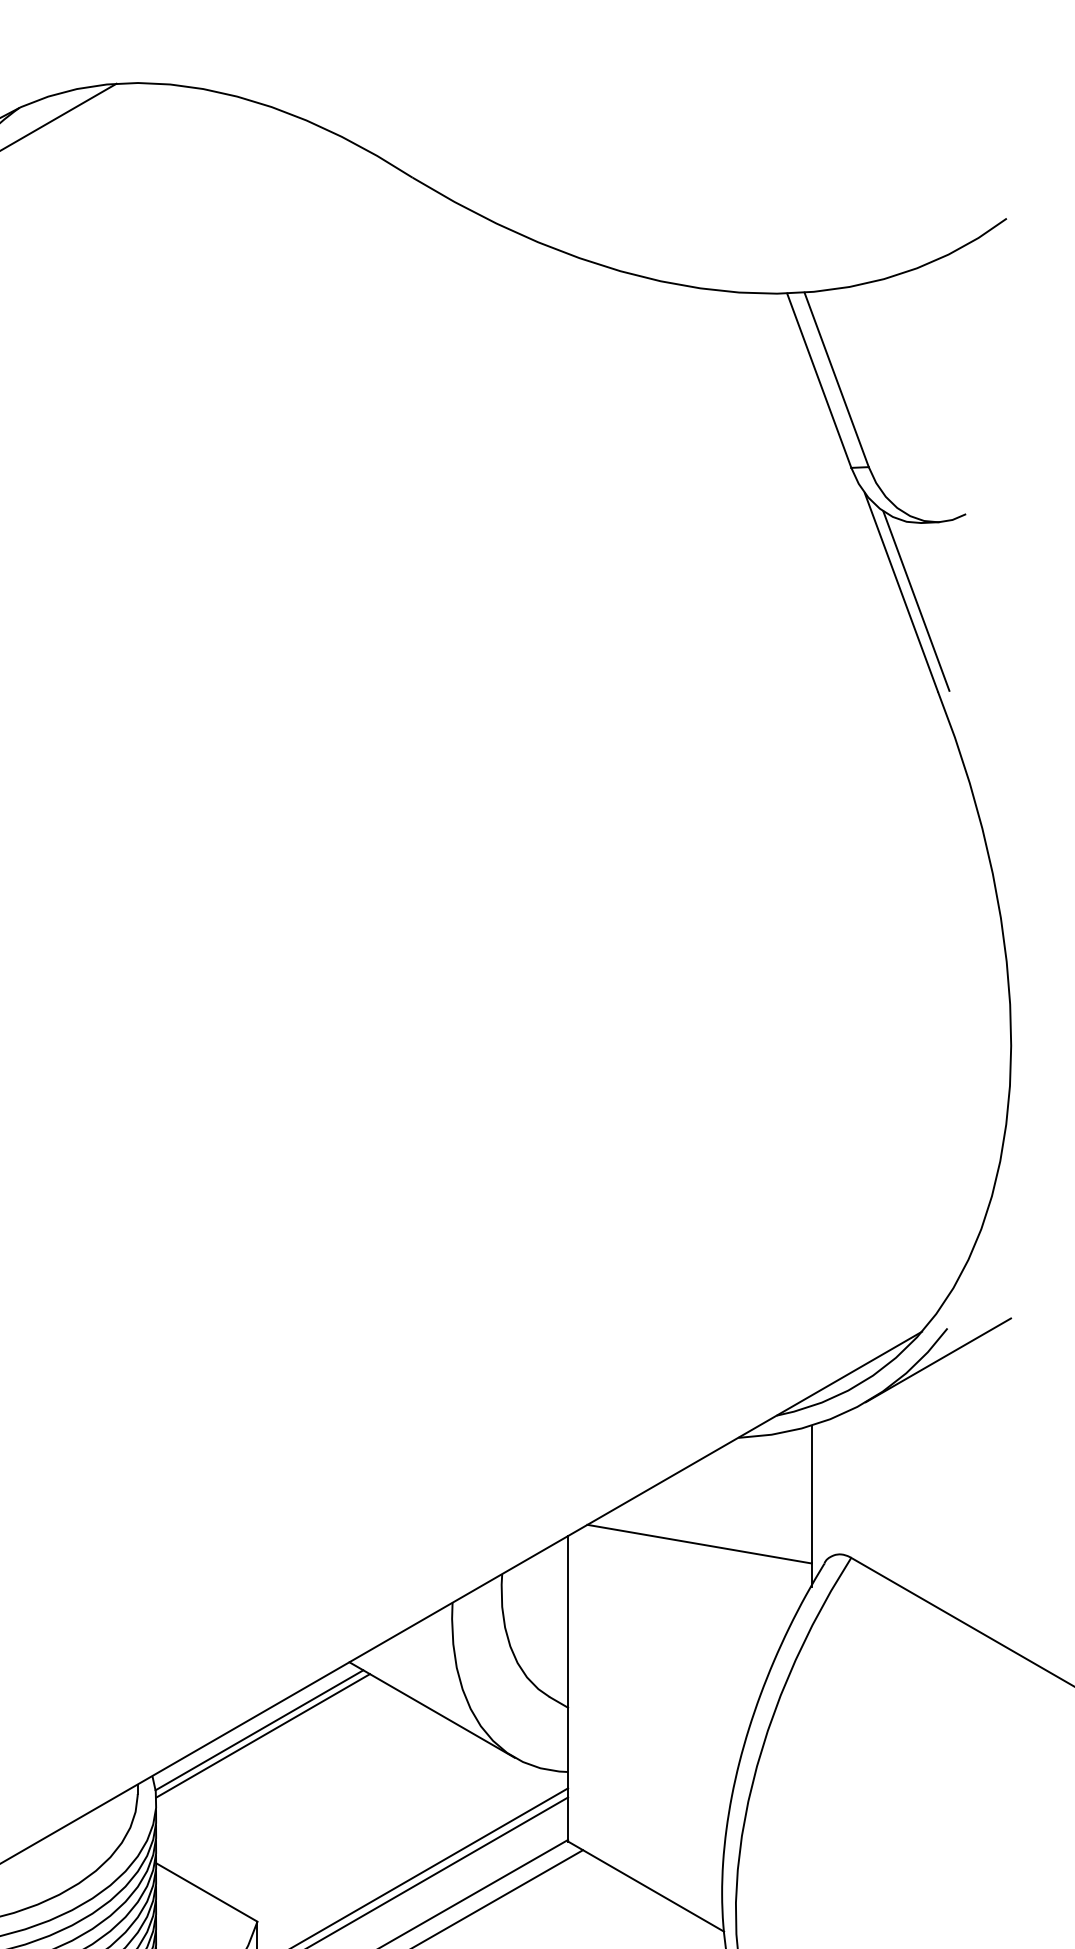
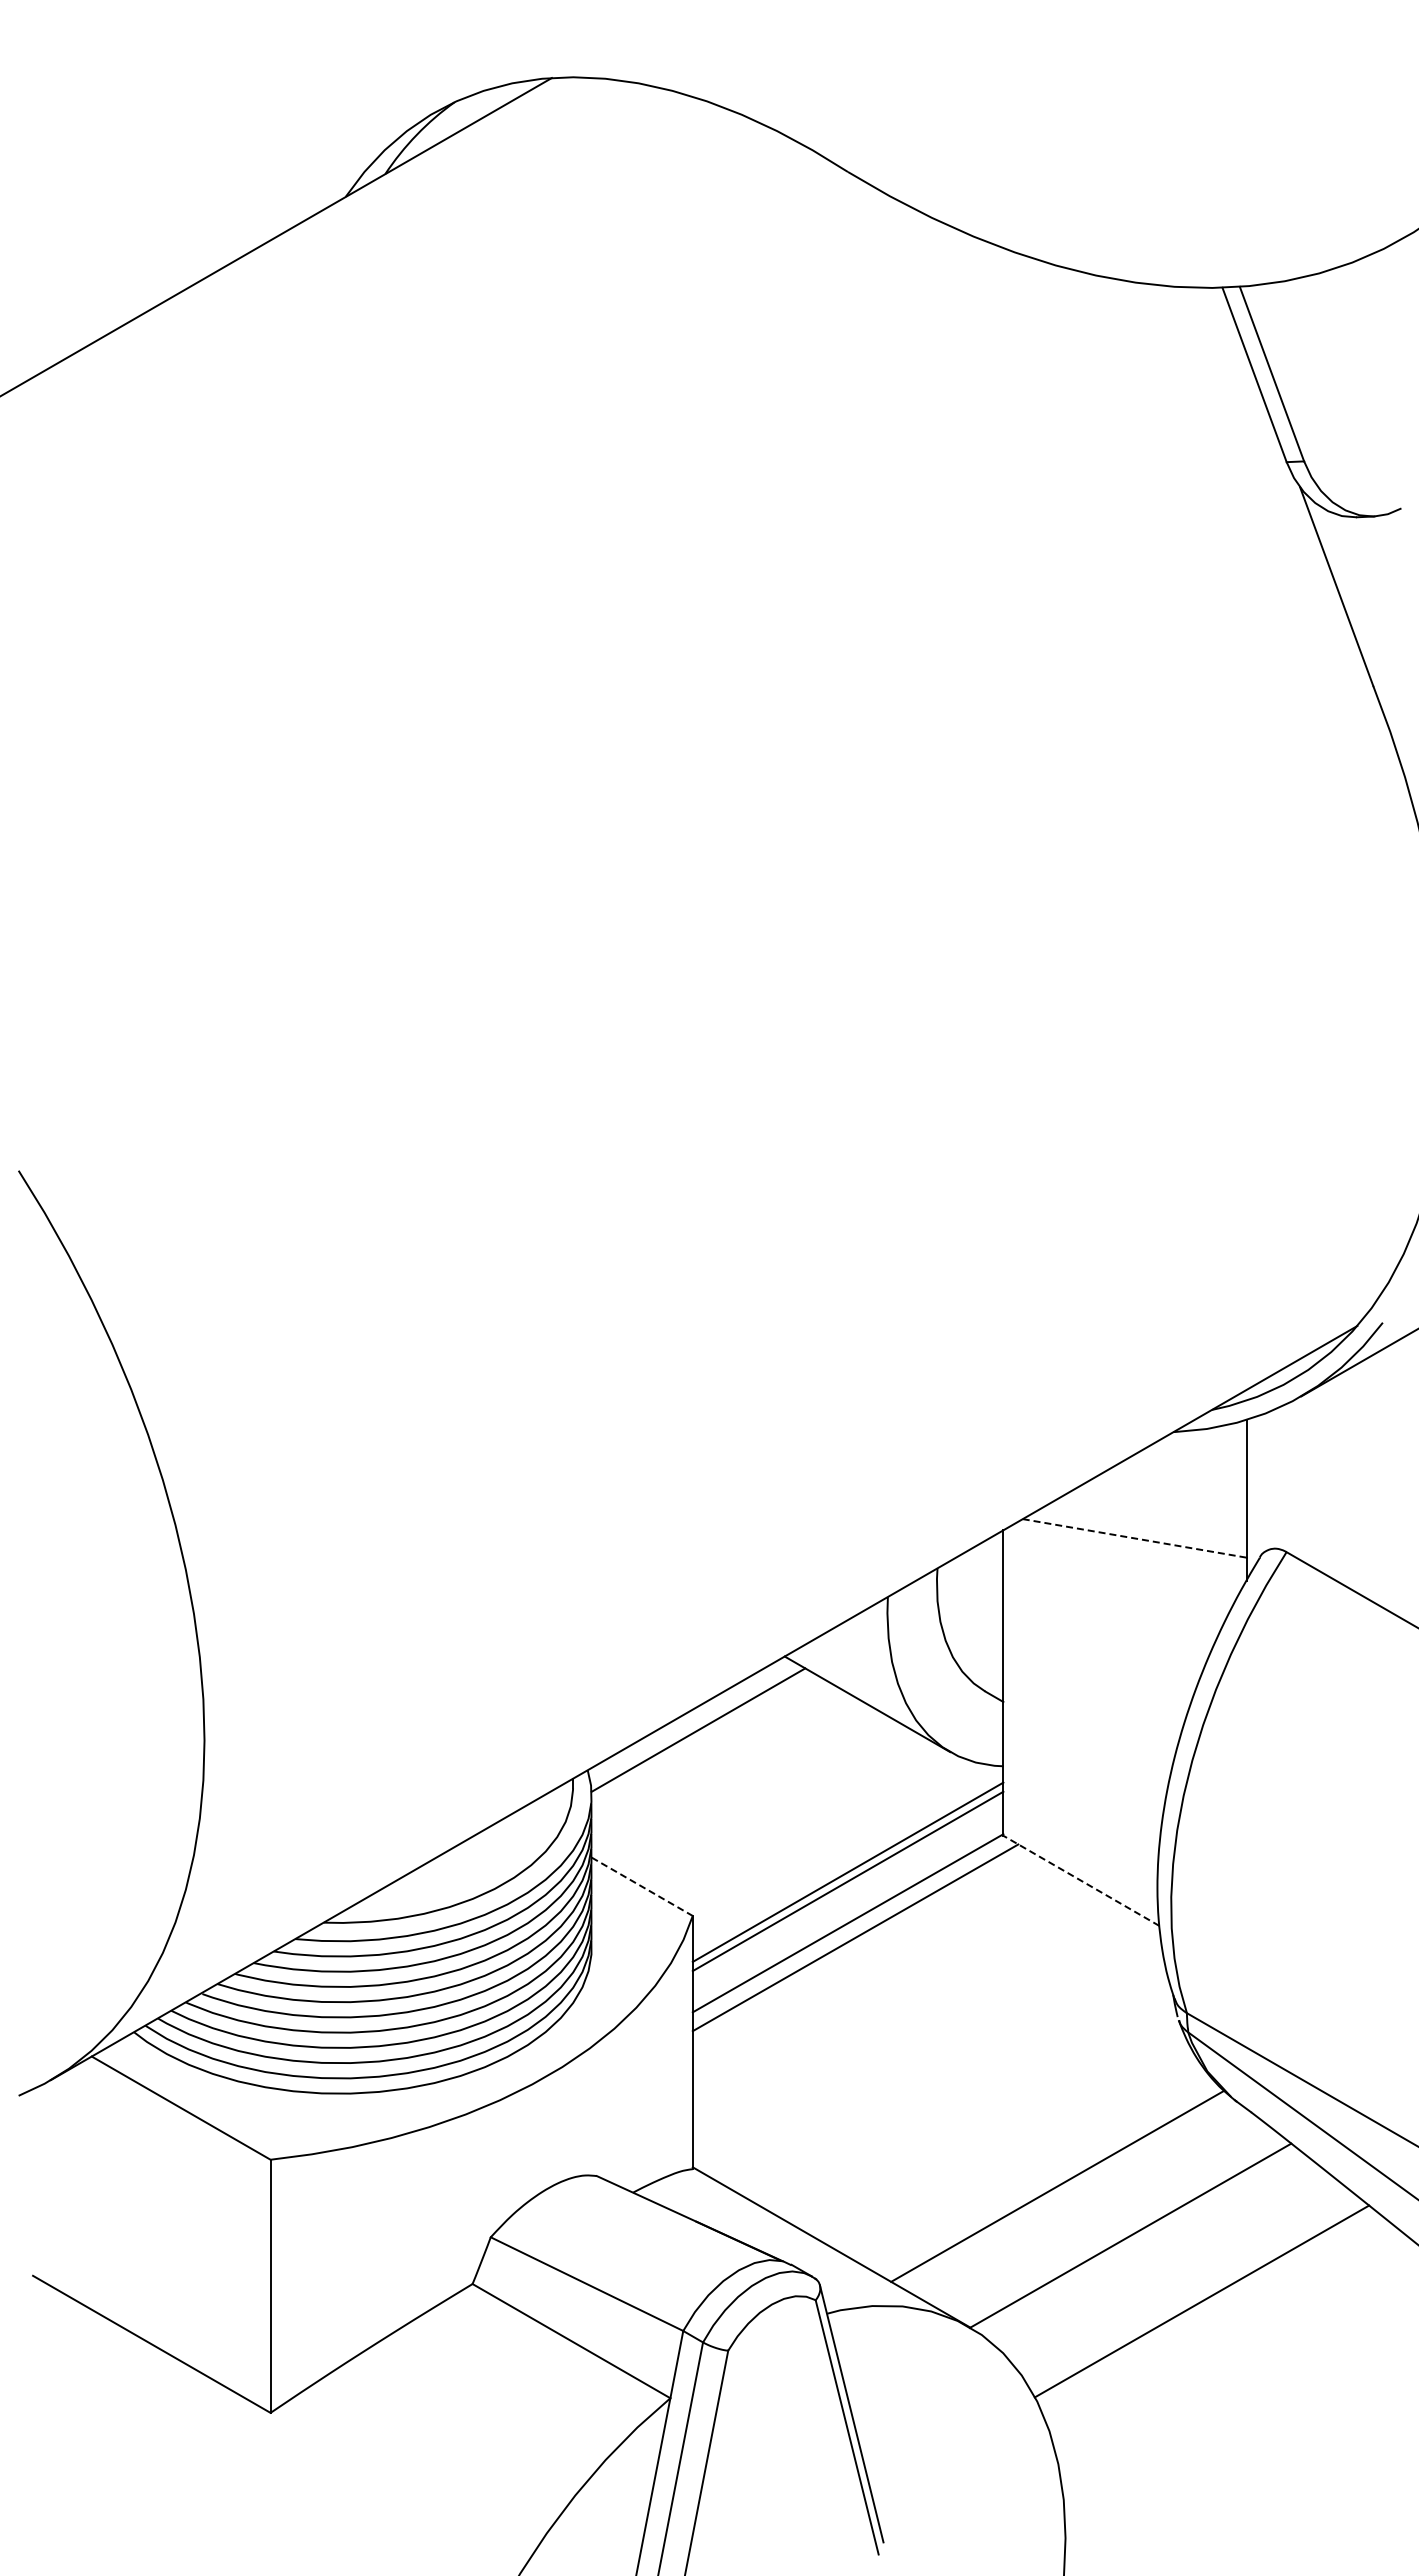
line: (916, 601) -> (1351, 595), removed
line: (699, 1544) -> (1134, 1538), solid -> dashed
line: (259, 1730) -> (694, 1724), removed
line: (645, 1886) -> (1080, 1880), solid -> dashed
line: (207, 1893) -> (642, 1887), solid -> dashed

